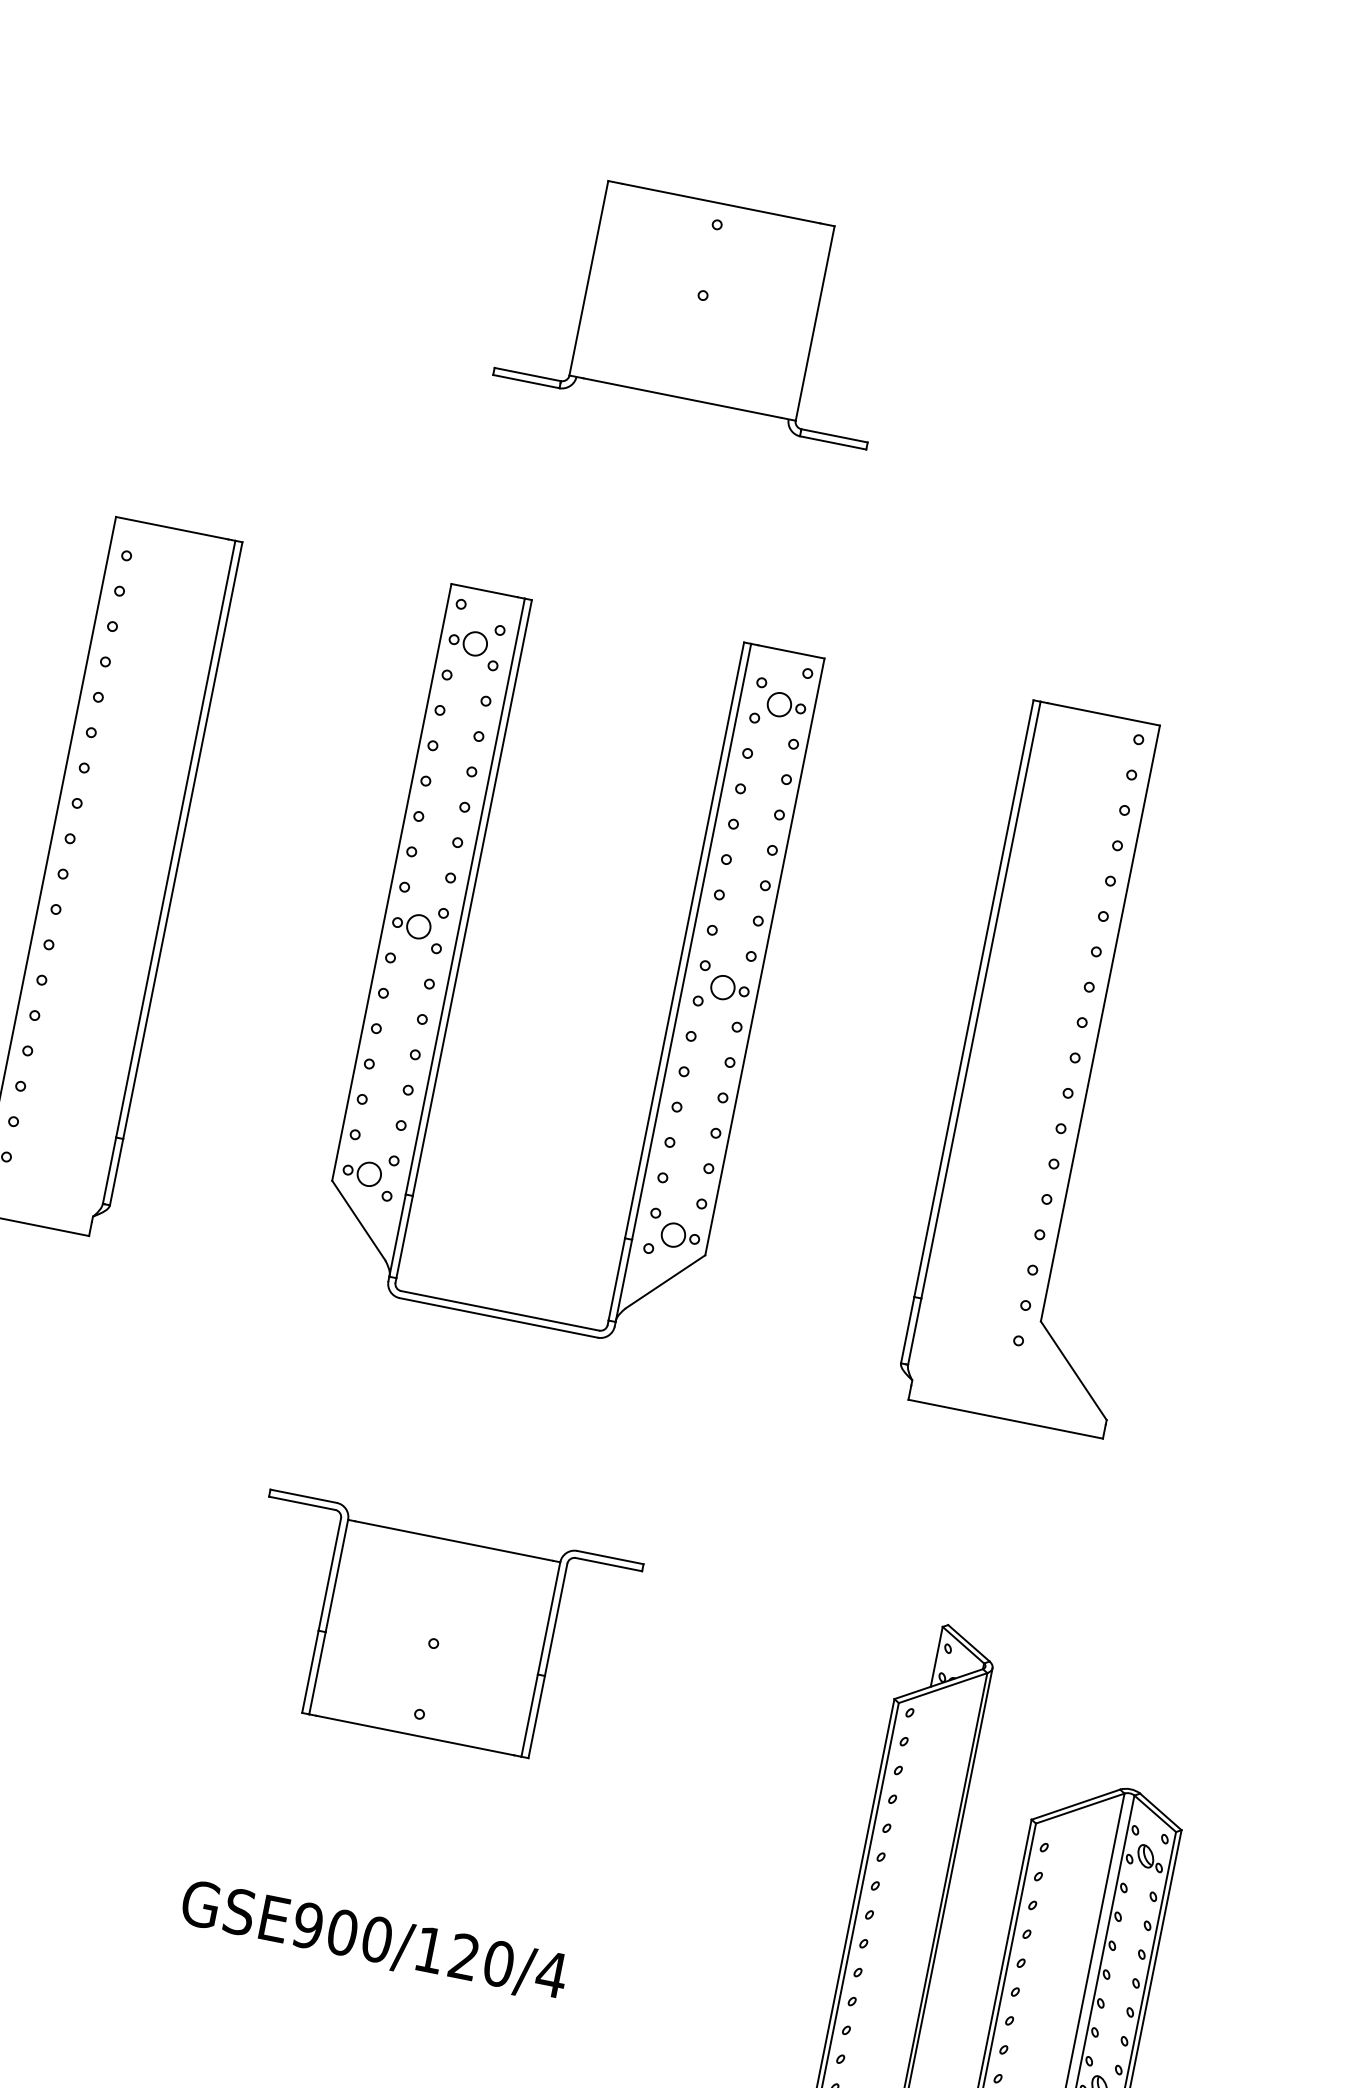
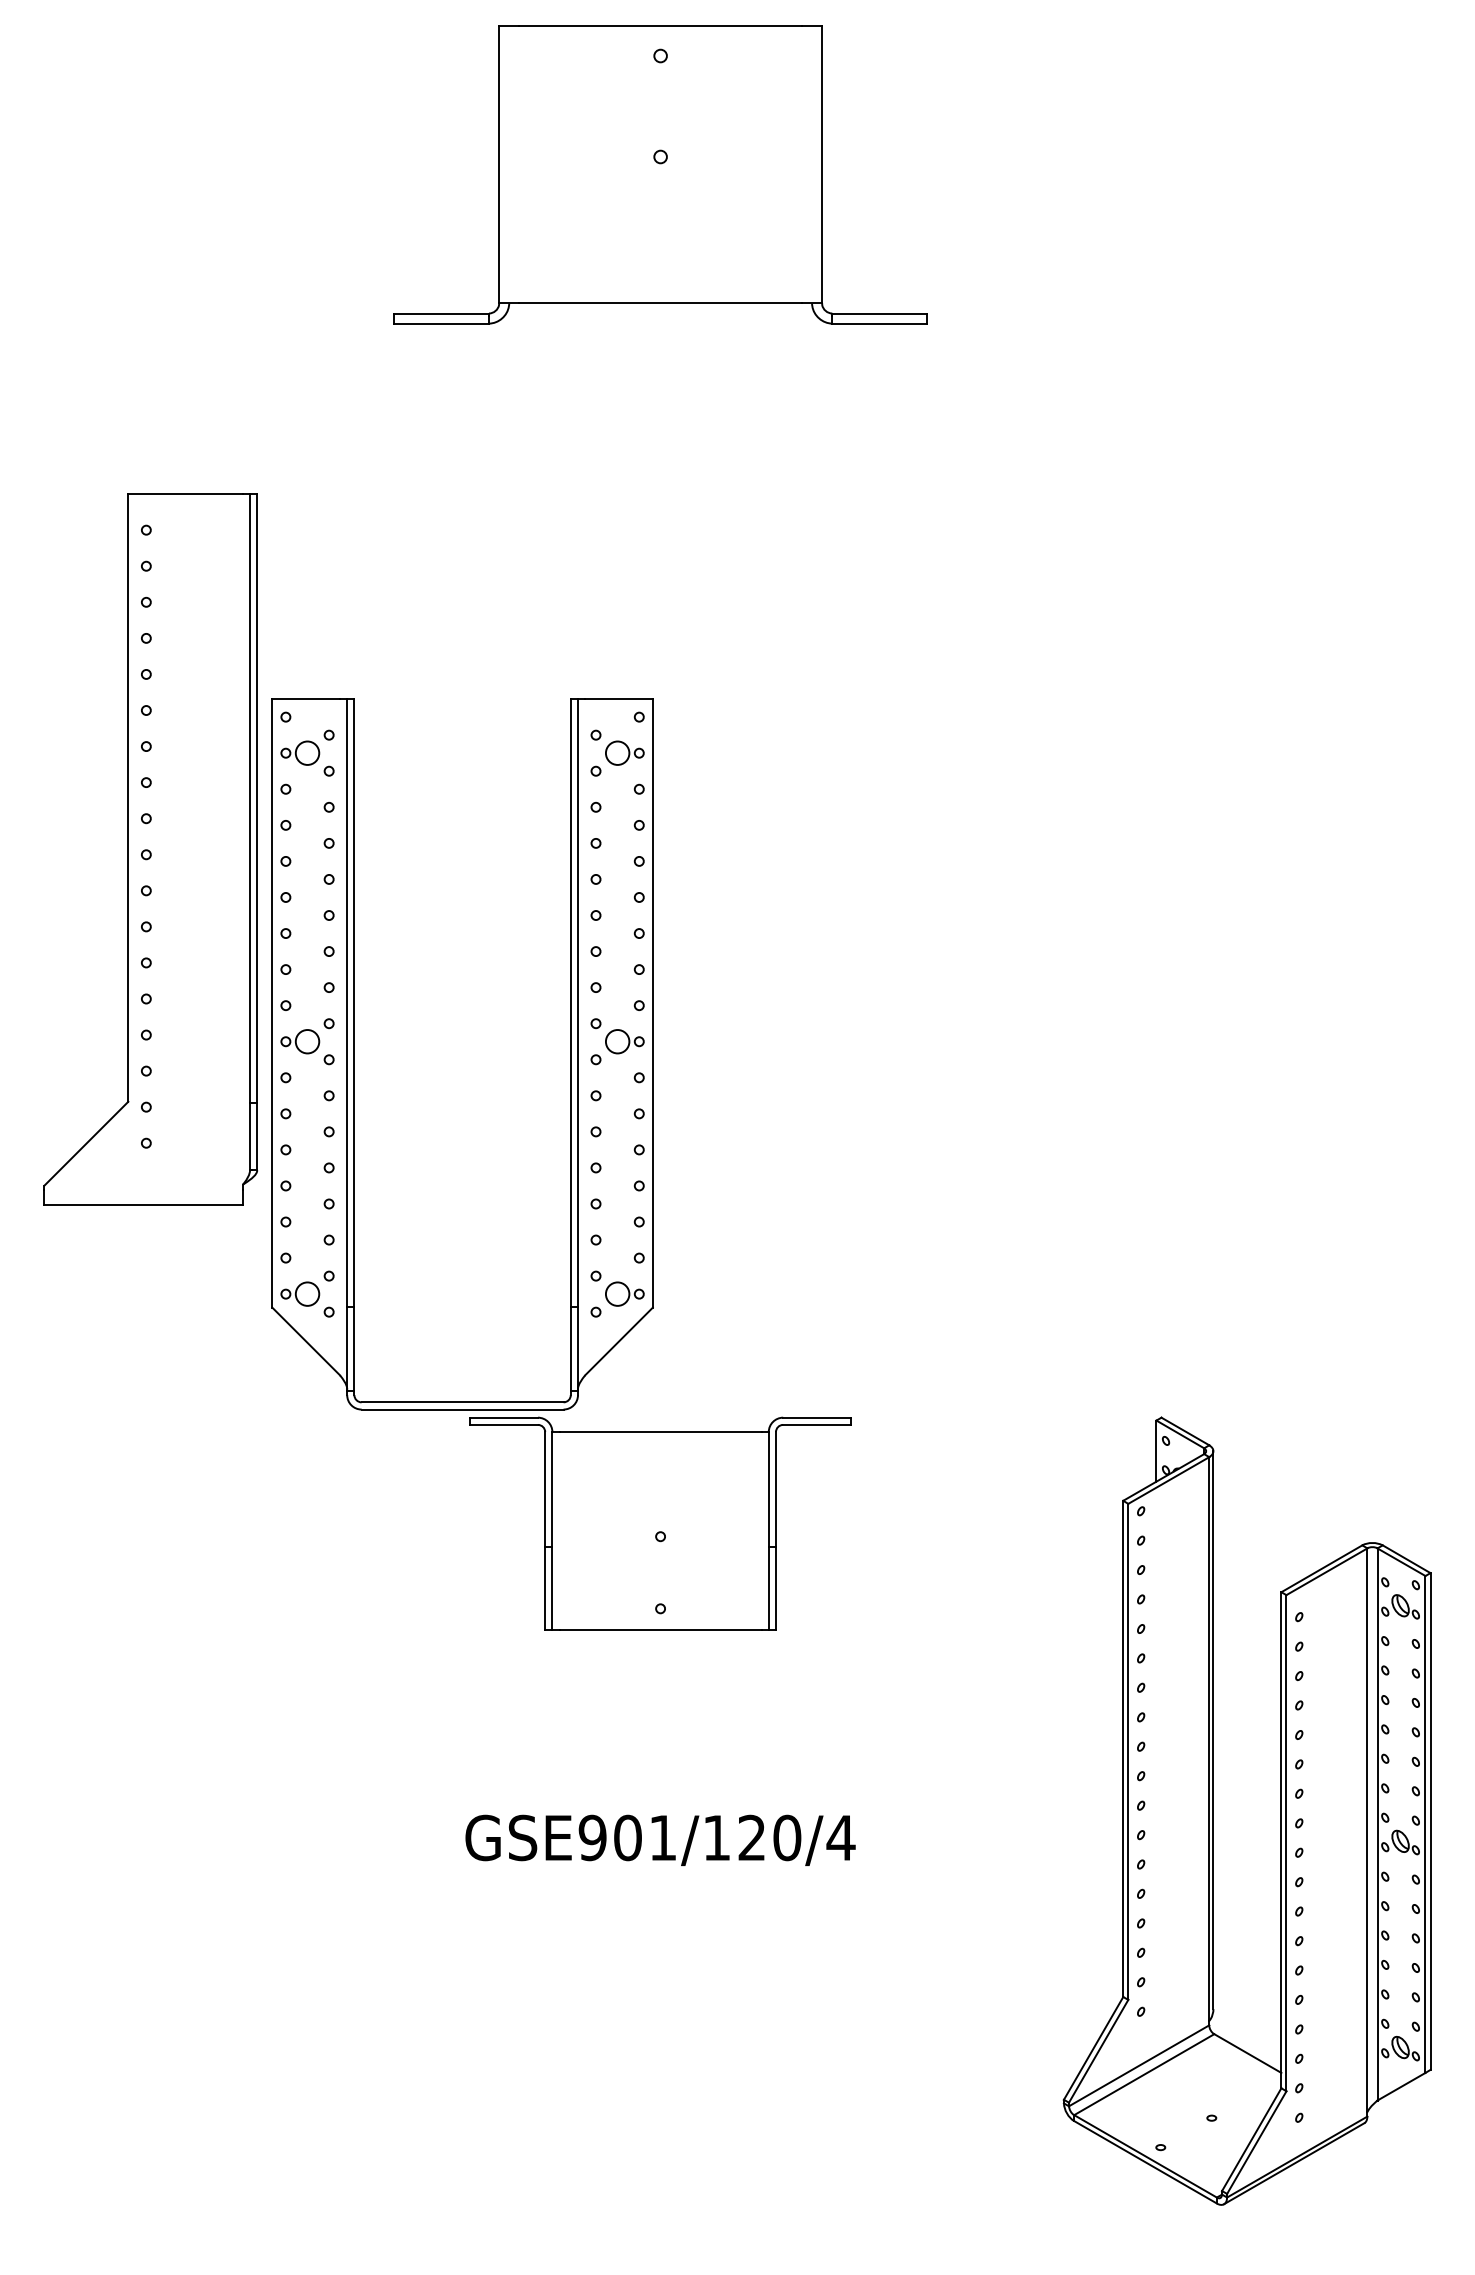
part: (700, 307) -> (660, 174), size x1.4
part: (462, 948) -> (354, 1054), moved
part: (1068, 1069) -> (1170, 849), removed
text: (377, 1939) -> (663, 1837), GSE900/120/4 -> GSE901/120/4

